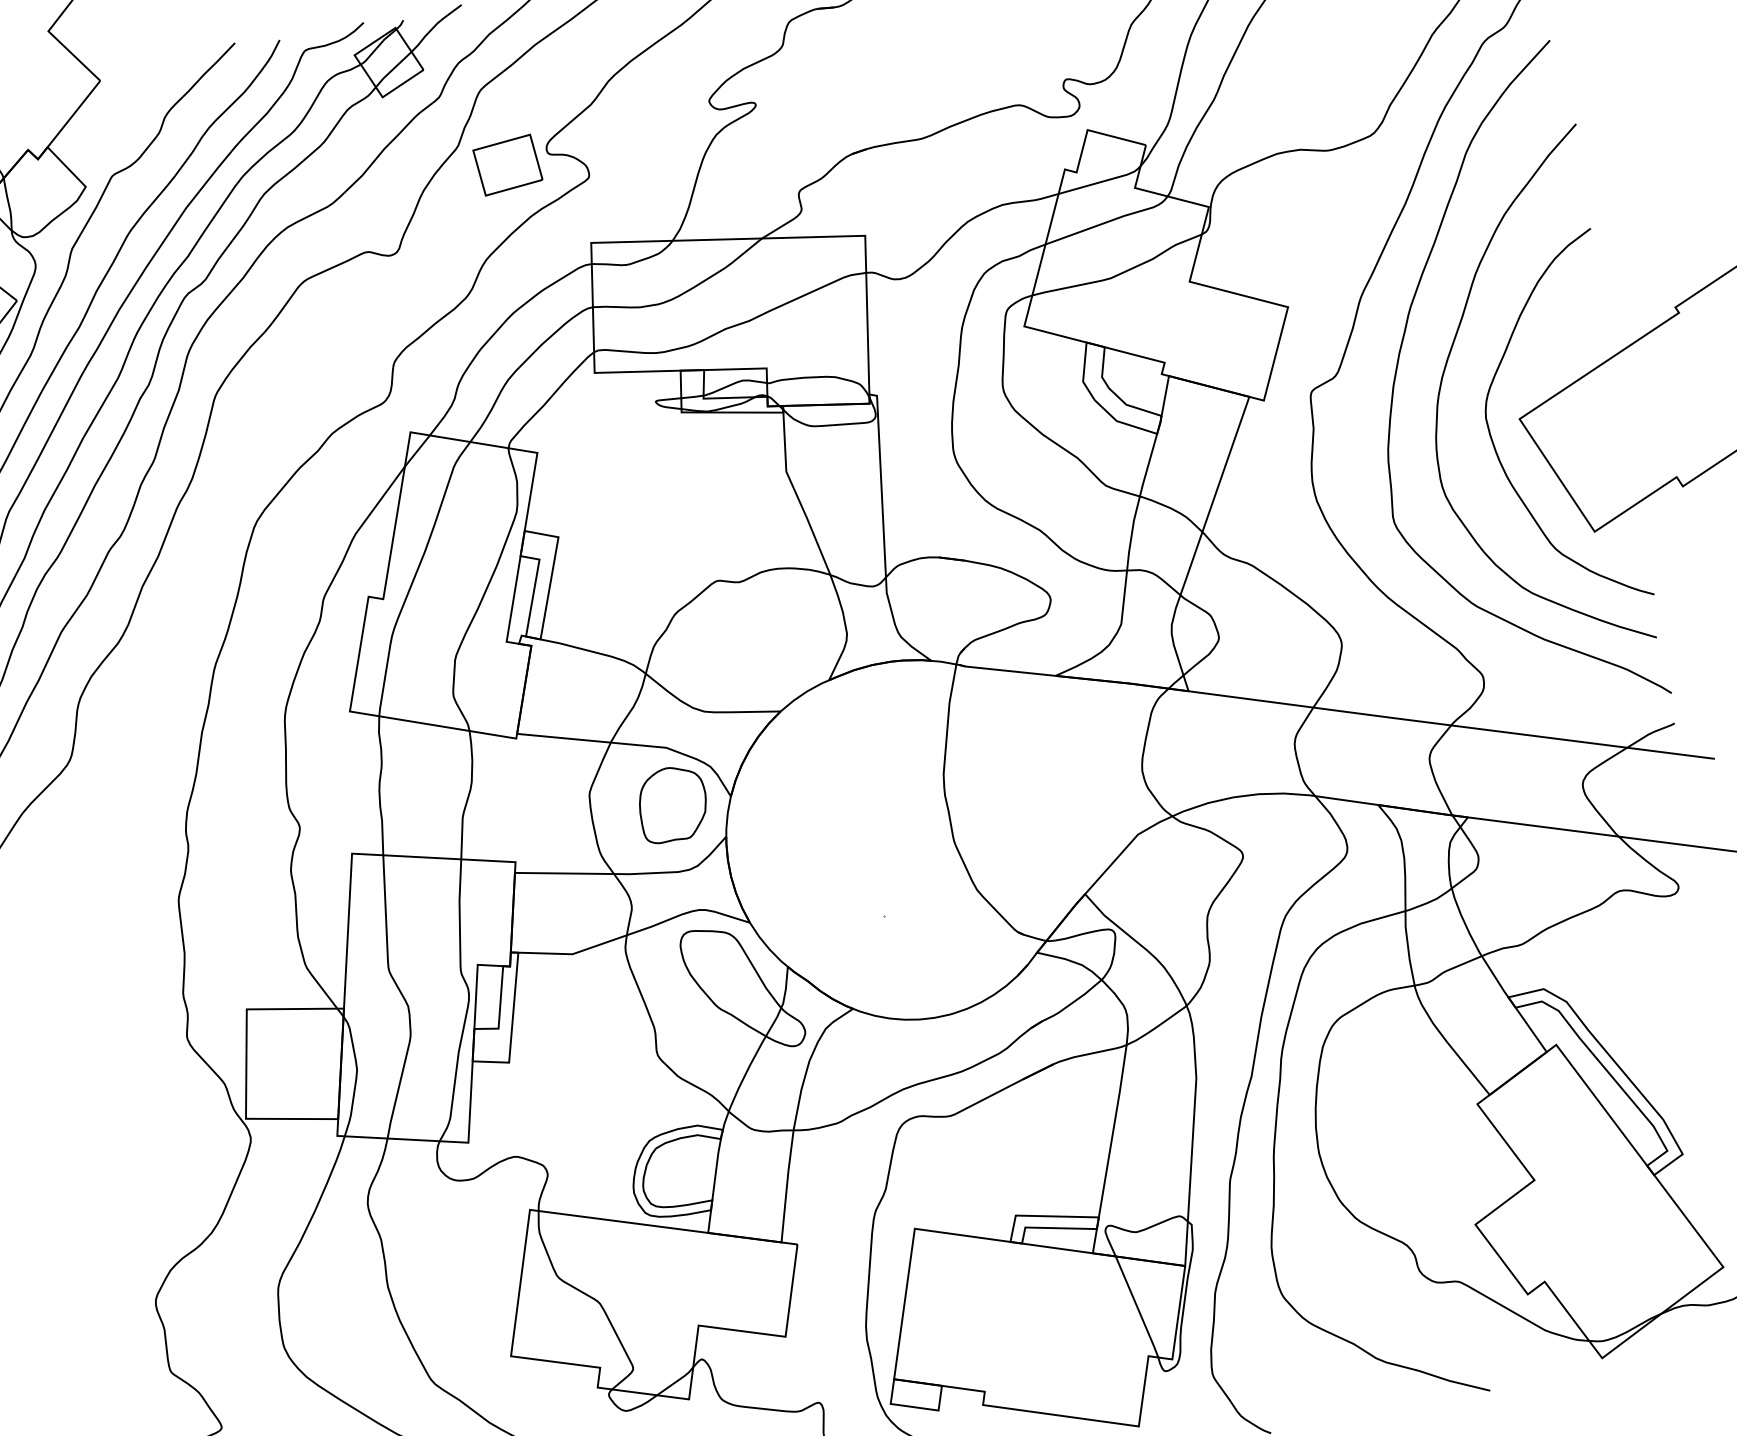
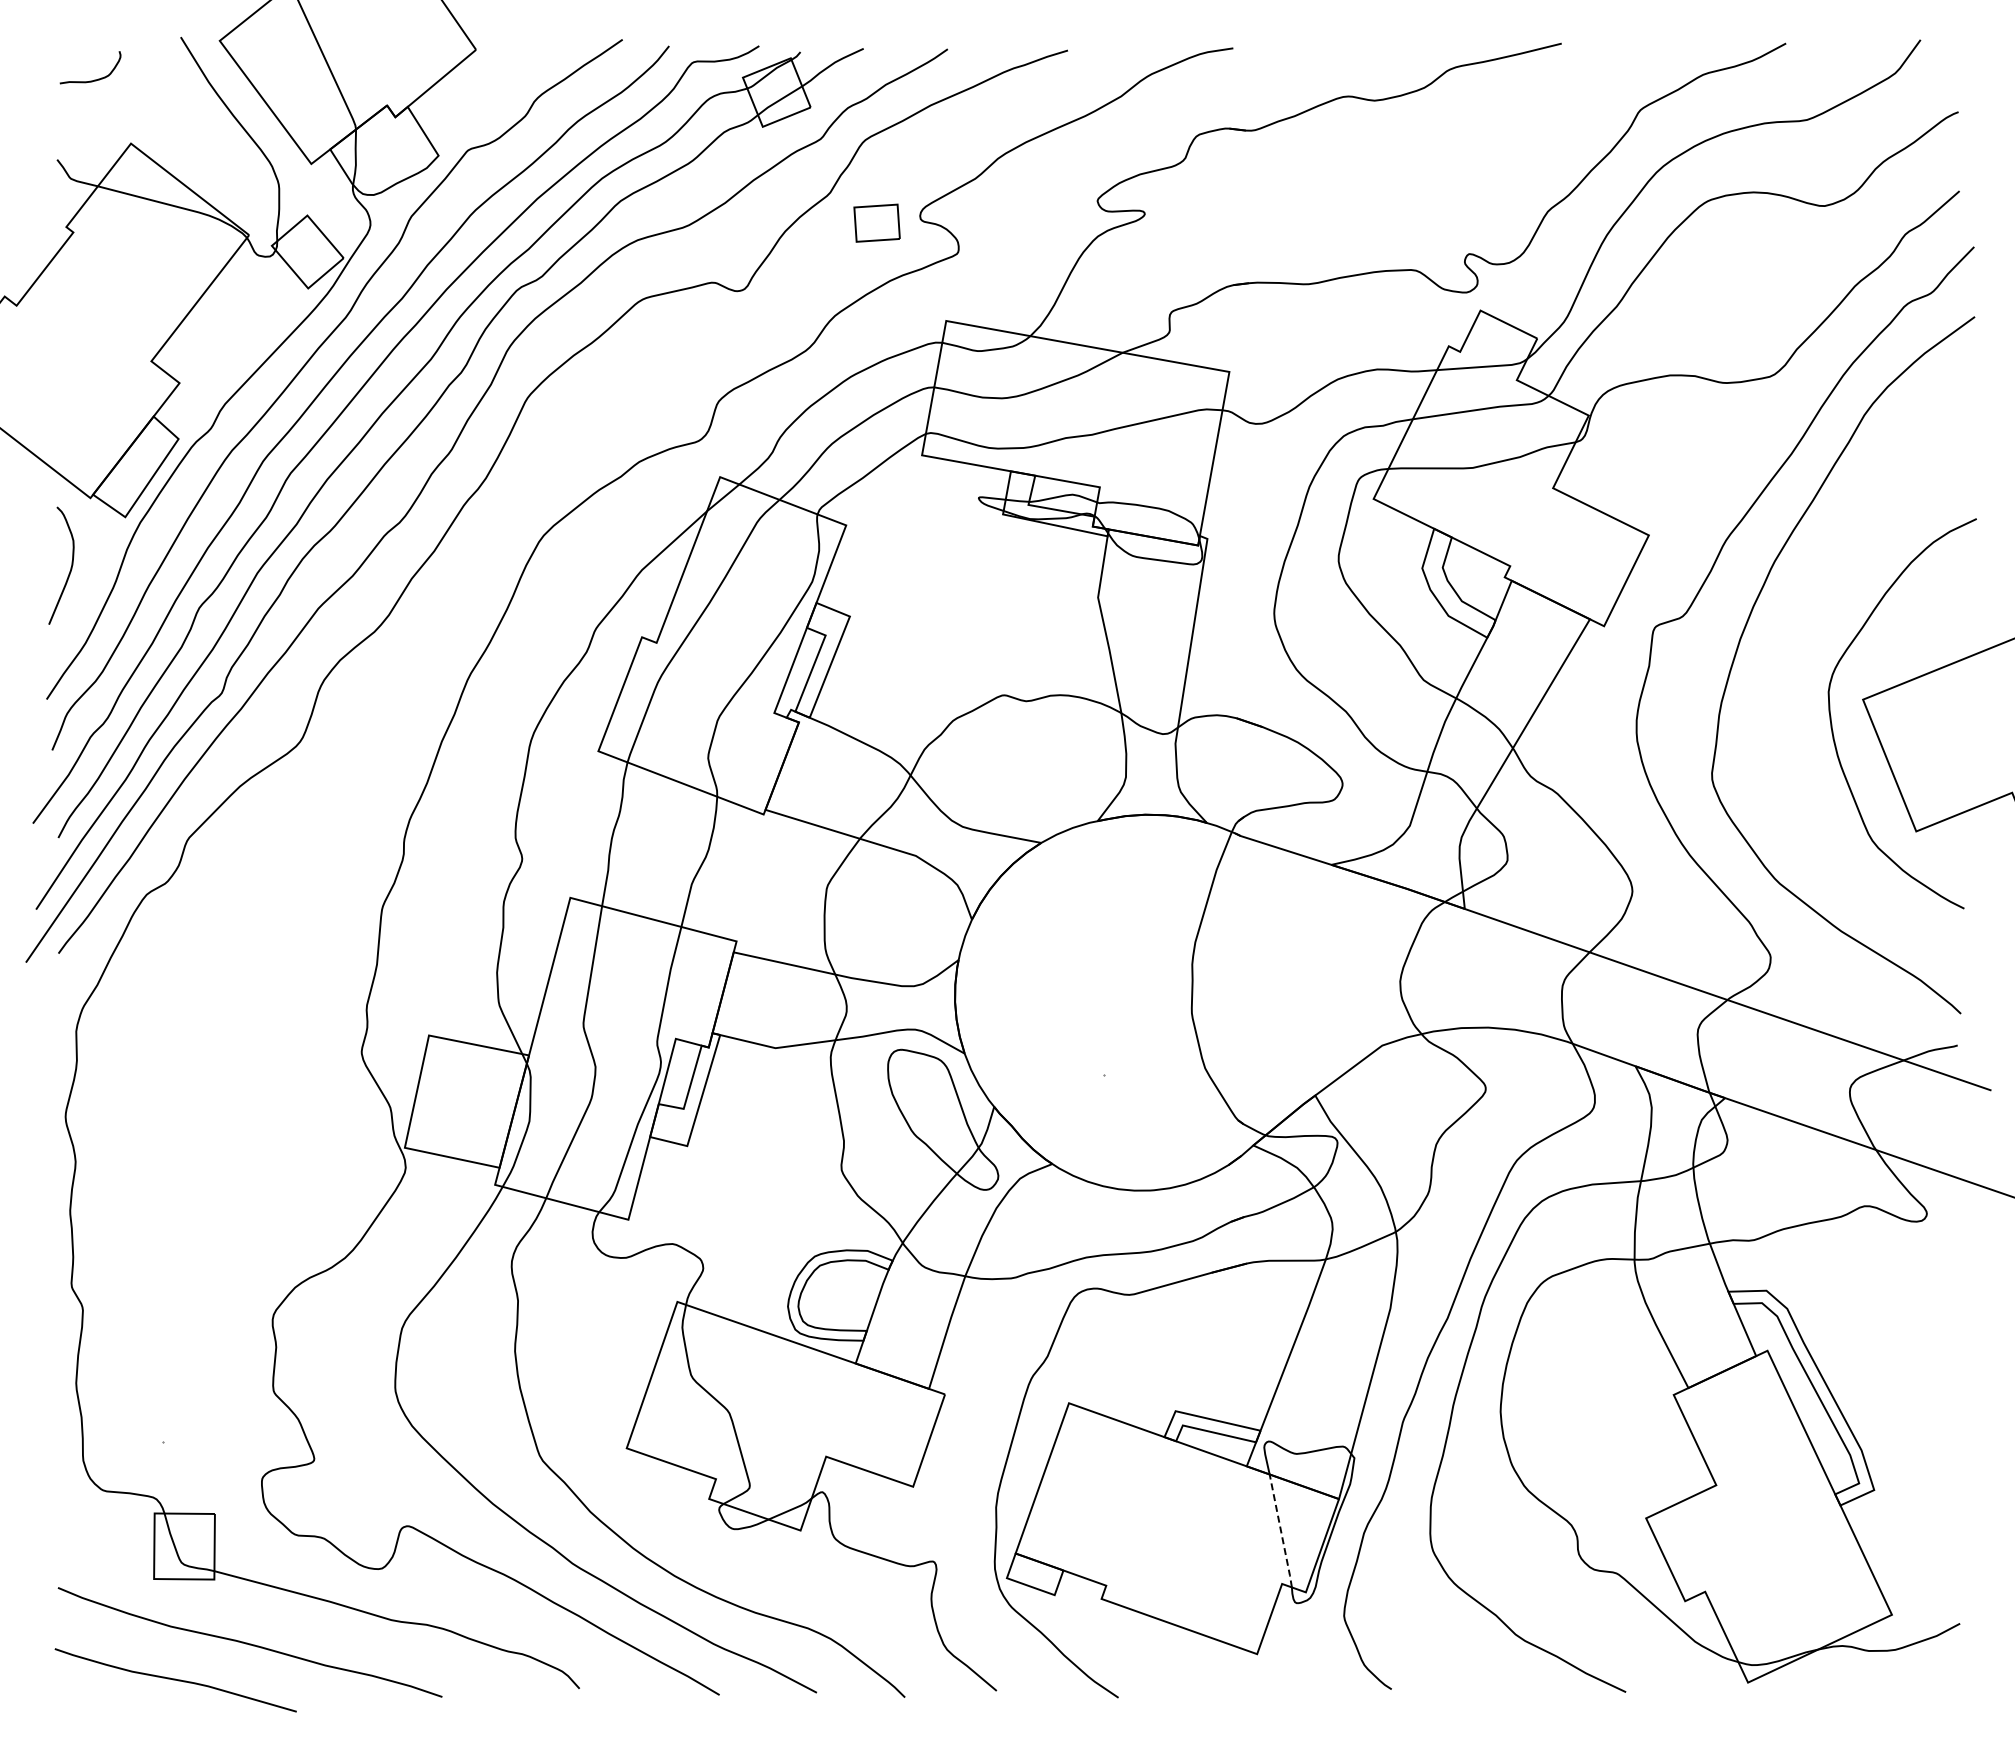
part: (507, 164) -> (876, 222), size x0.7
curve: (1445, 372) -> (1796, 635), removed
part: (672, 804) -> (910, 915), removed
line: (1137, 1307) -> (1281, 1531), solid -> dashed

